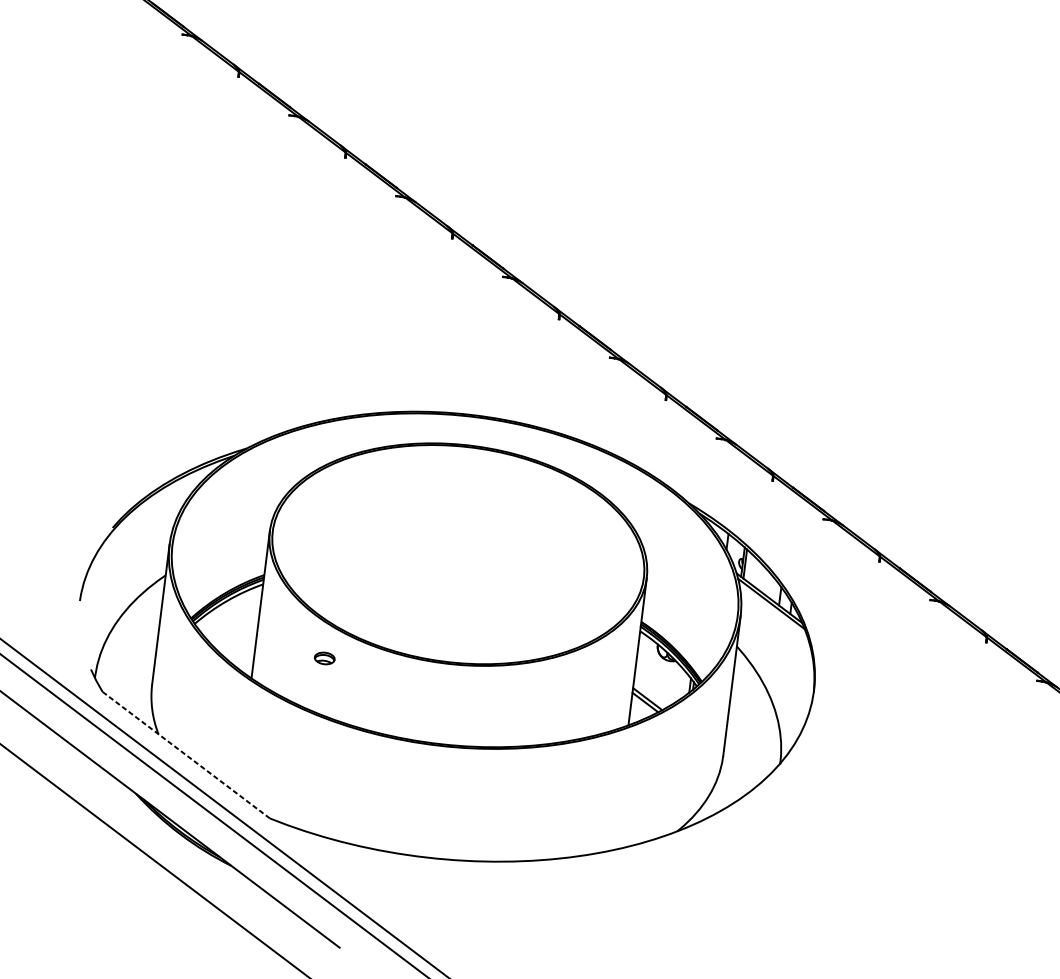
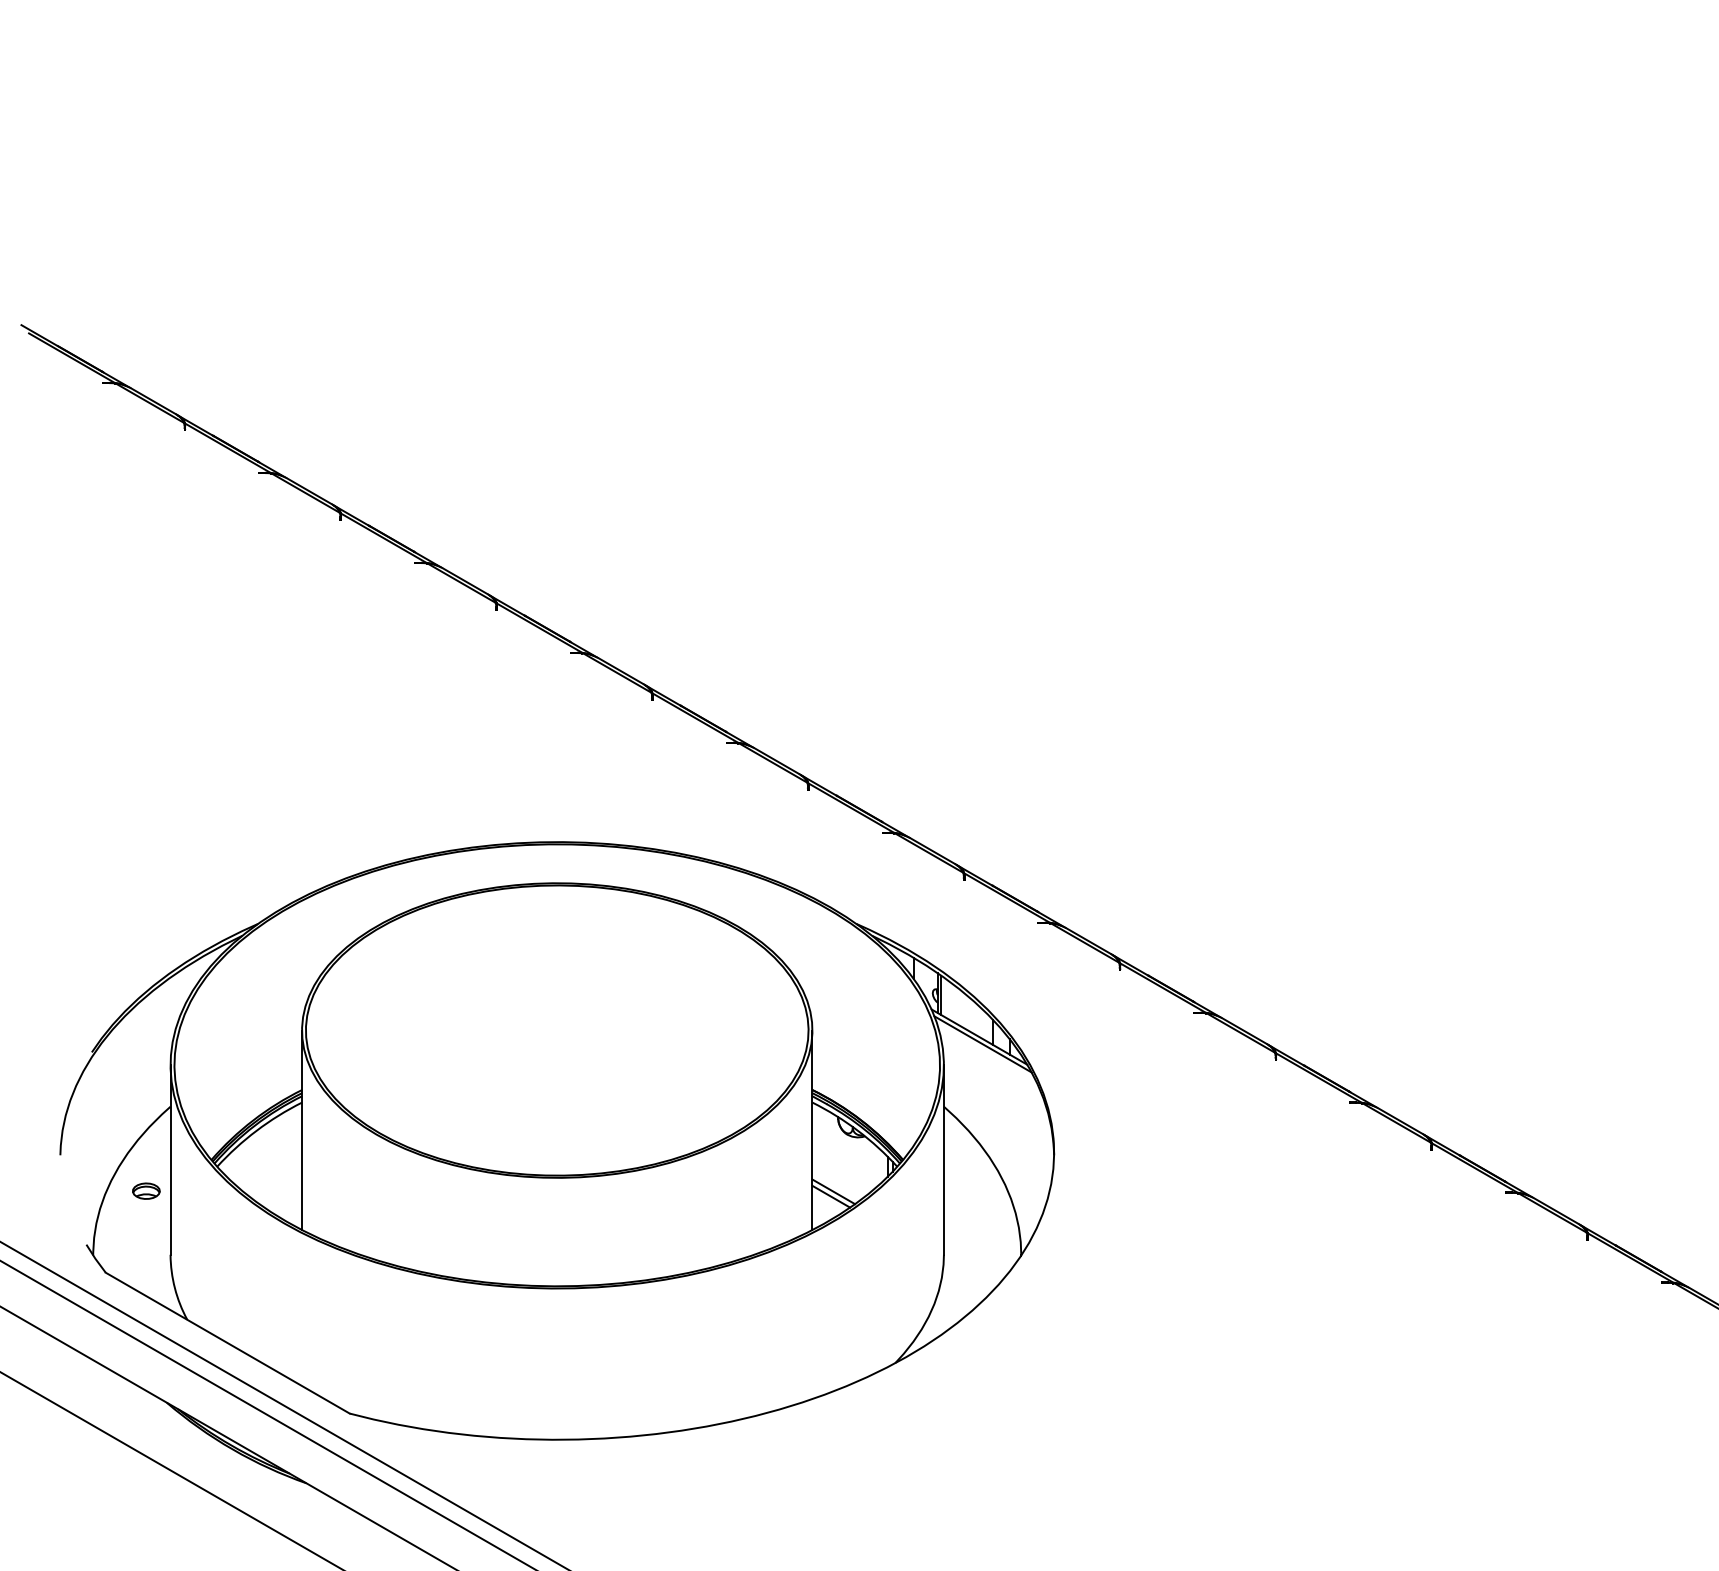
part: (324, 657) -> (146, 1190), moved
line: (186, 755) -> (227, 1343), dashed -> solid

